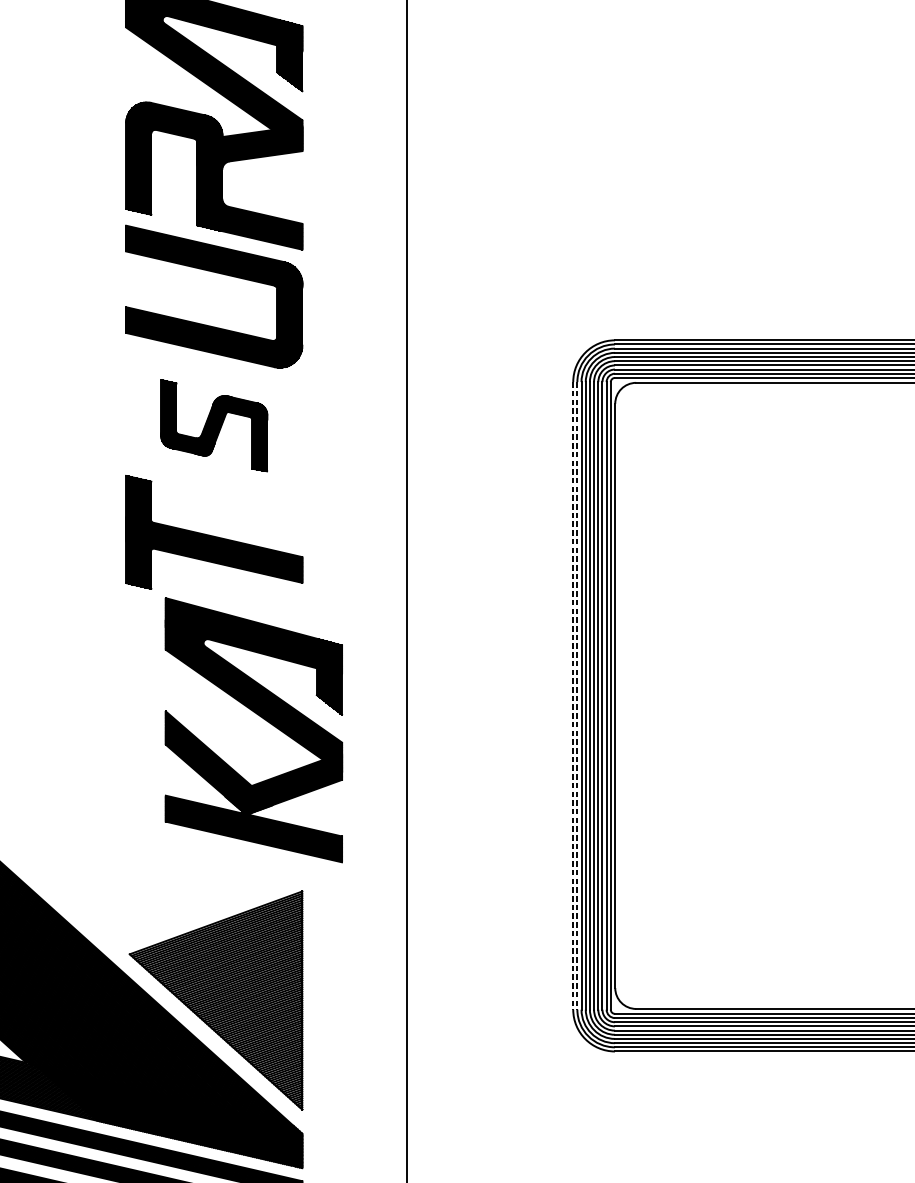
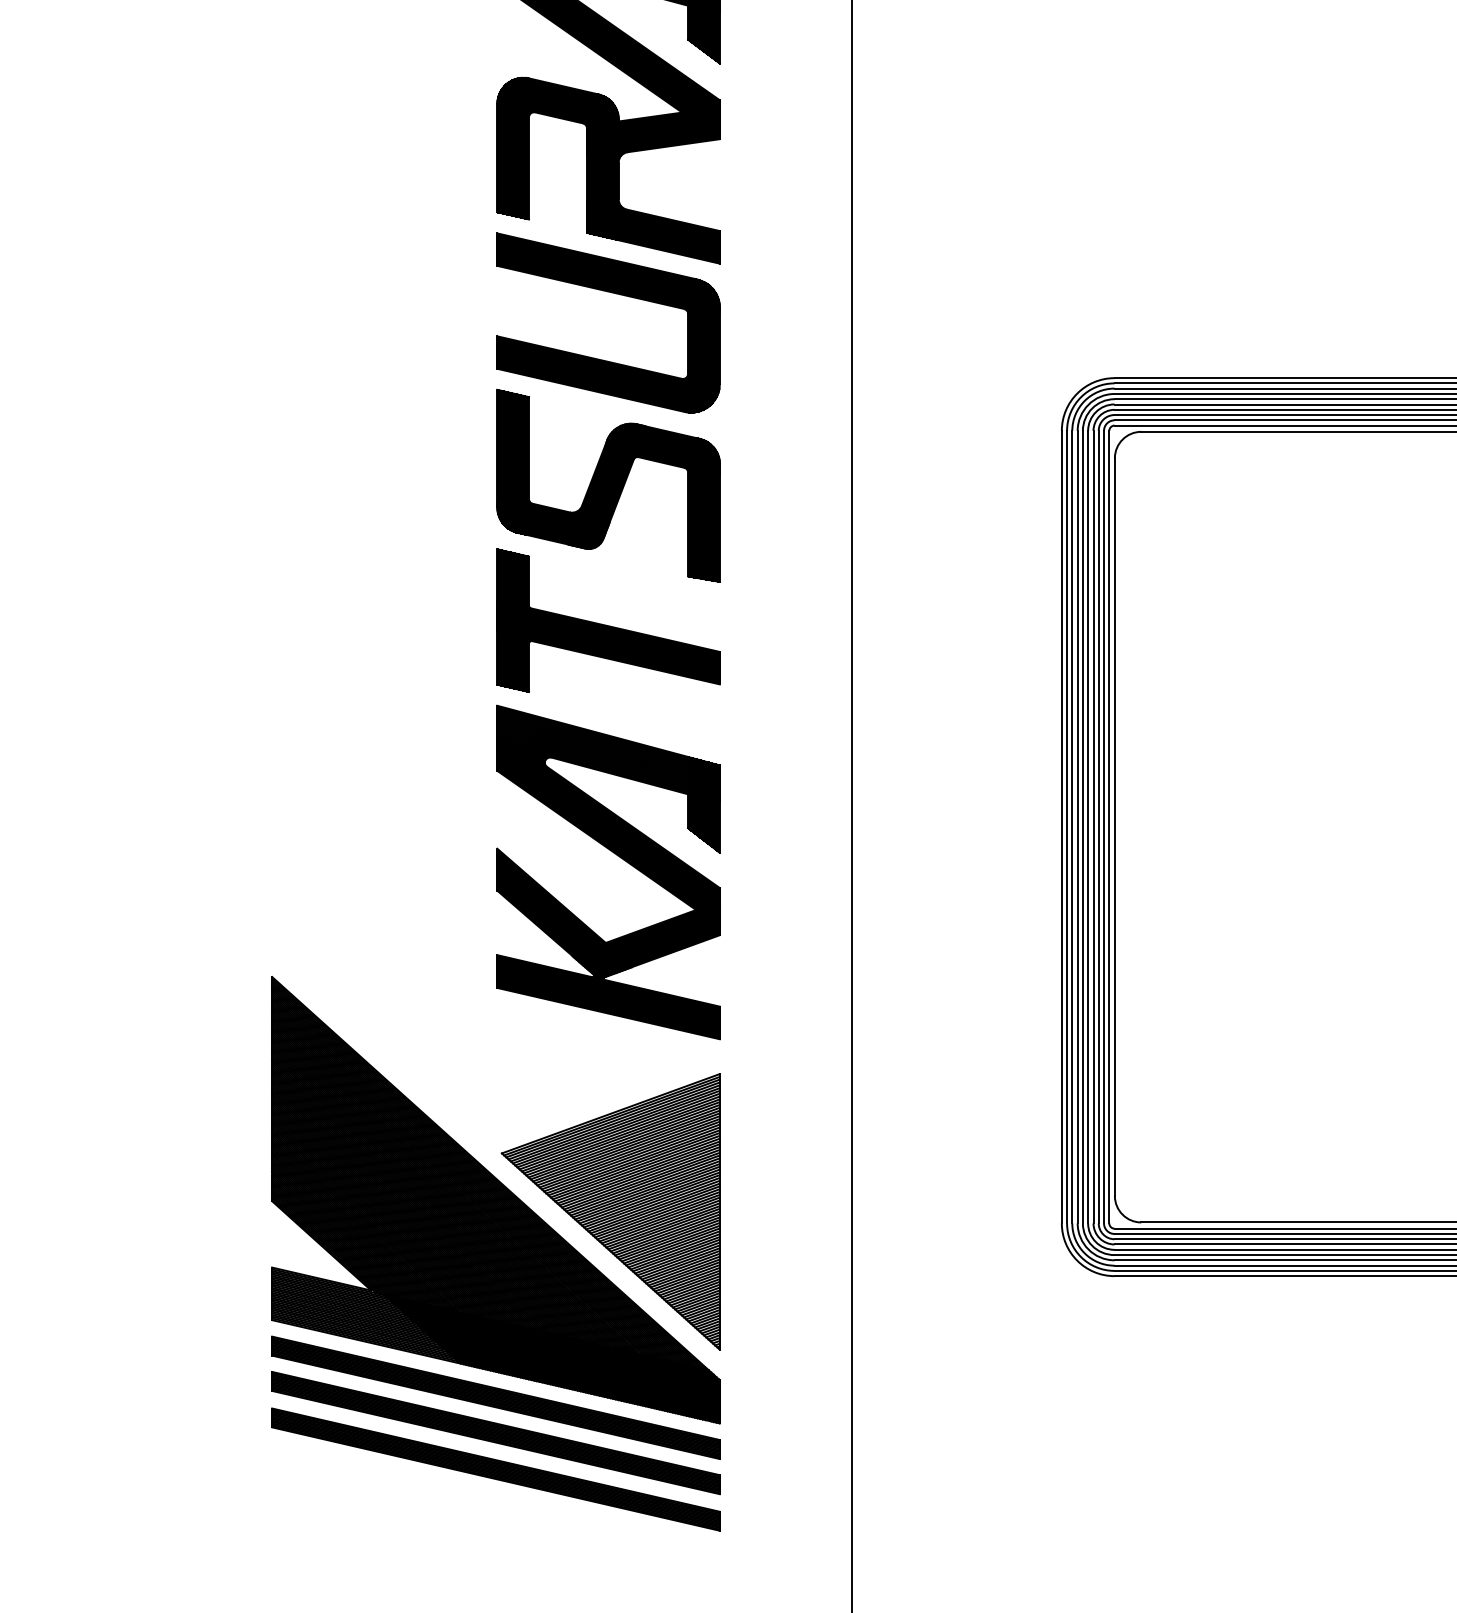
part: (214, 425) -> (608, 485), size x1.67
line: (572, 696) -> (1061, 827), dashed -> solid
line: (577, 696) -> (1067, 827), dashed -> solid
part: (260, 717) -> (617, 856), moved

